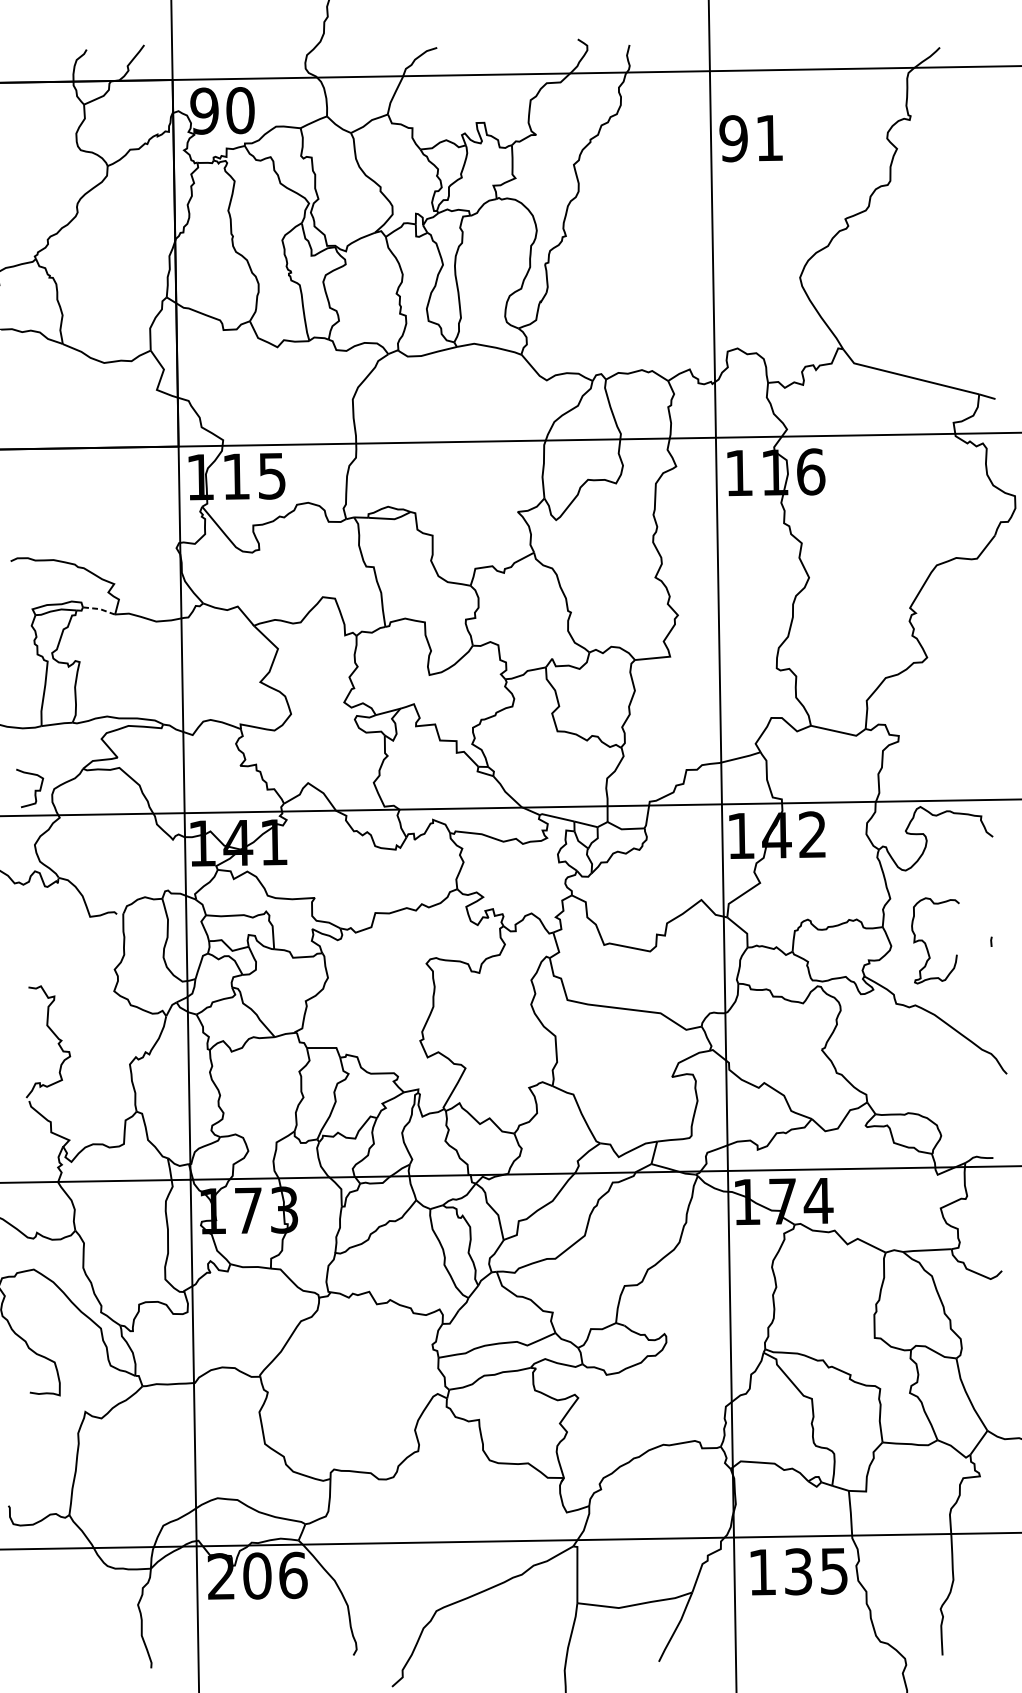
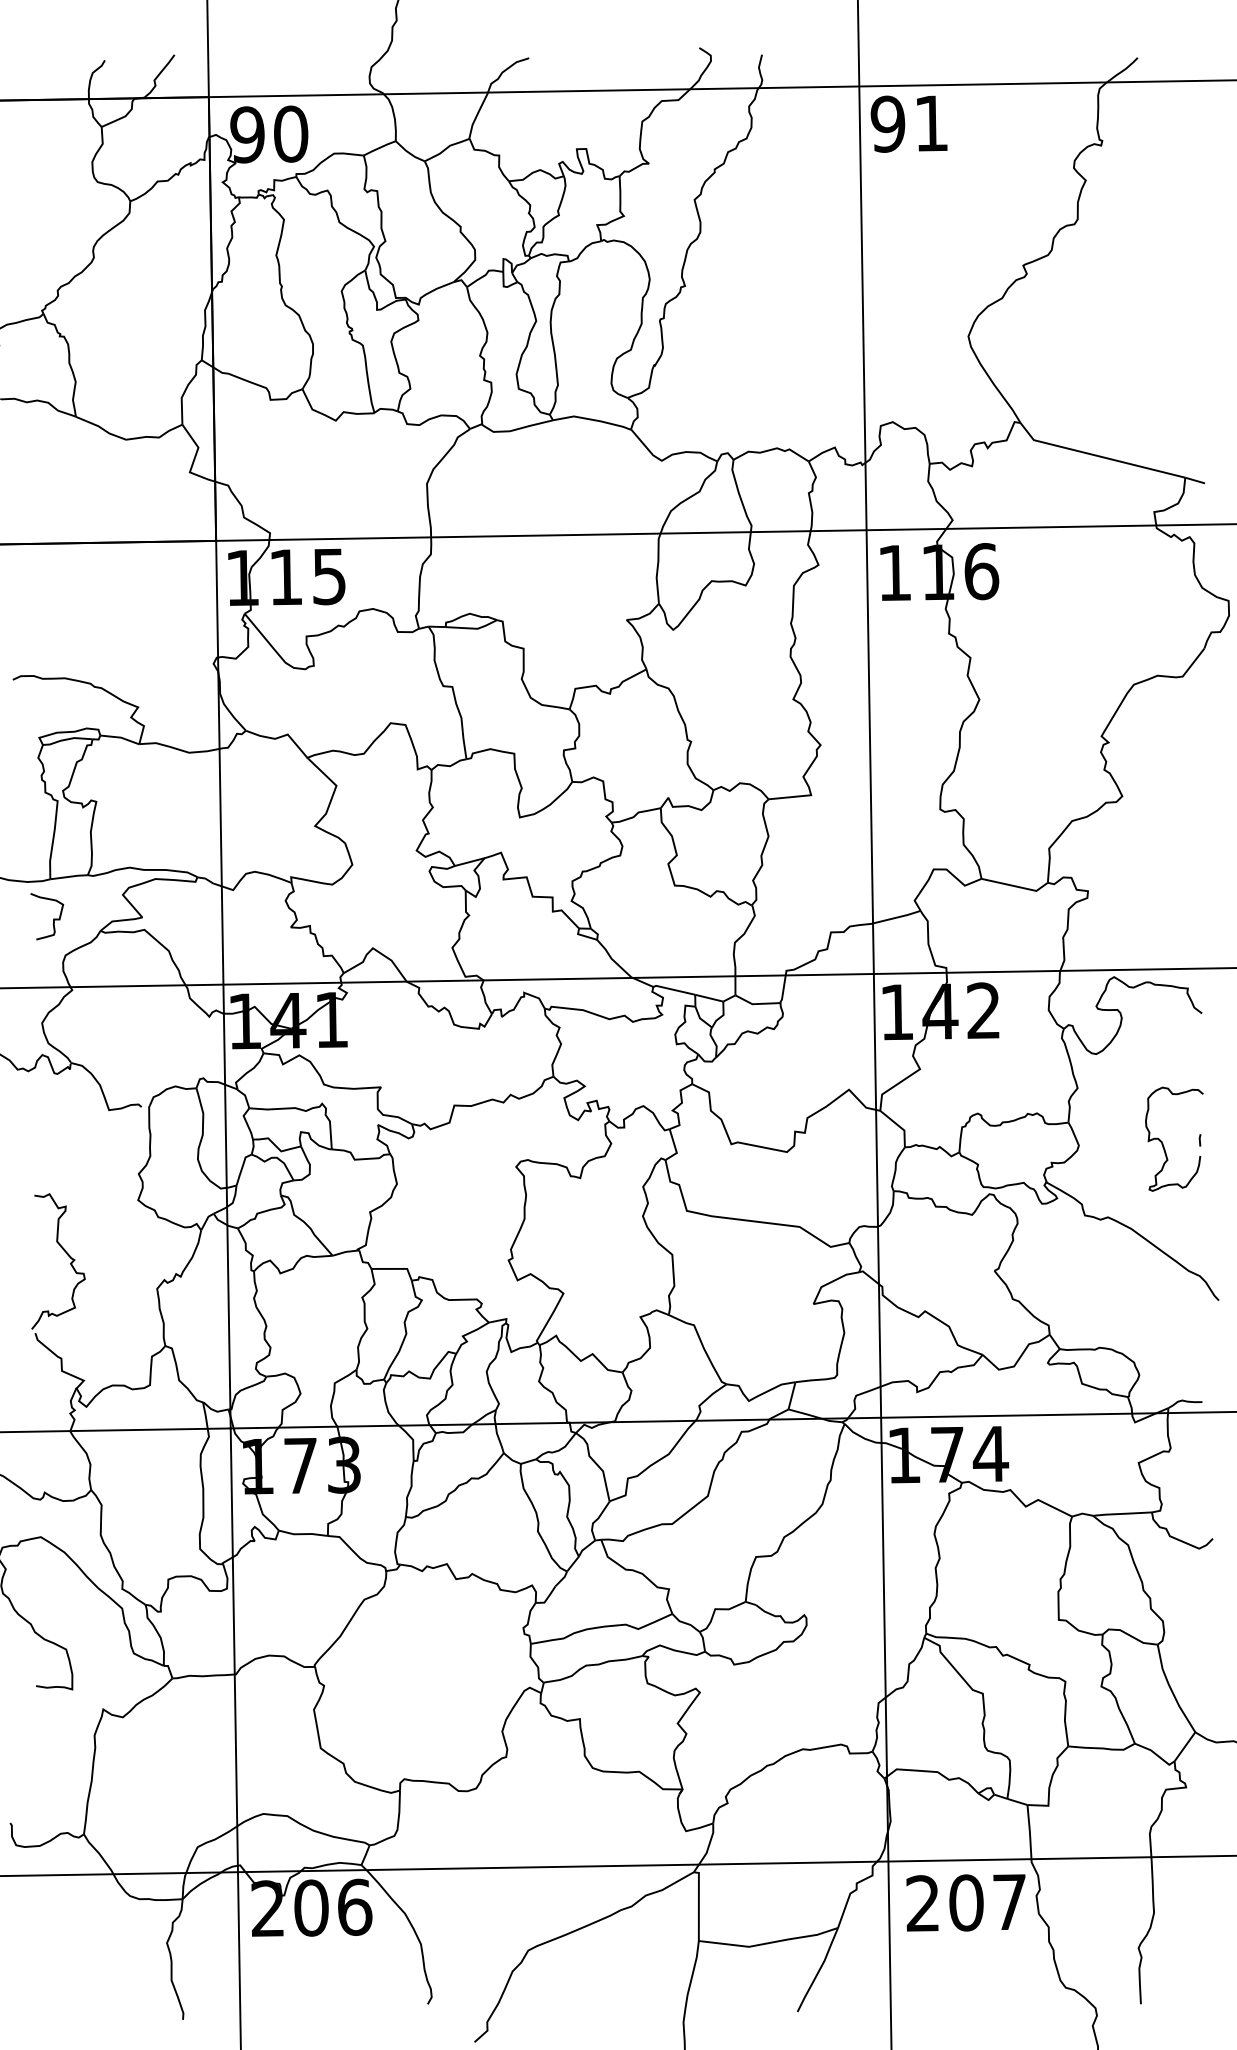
text: (750, 138) -> (908, 123), moved
line: (100, 608) -> (121, 737), dashed -> solid
curve: (35, 789) -> (53, 918), moved
curve: (926, 944) -> (1163, 1143), moved
text: (797, 1571) -> (965, 1902), 135 -> 207

